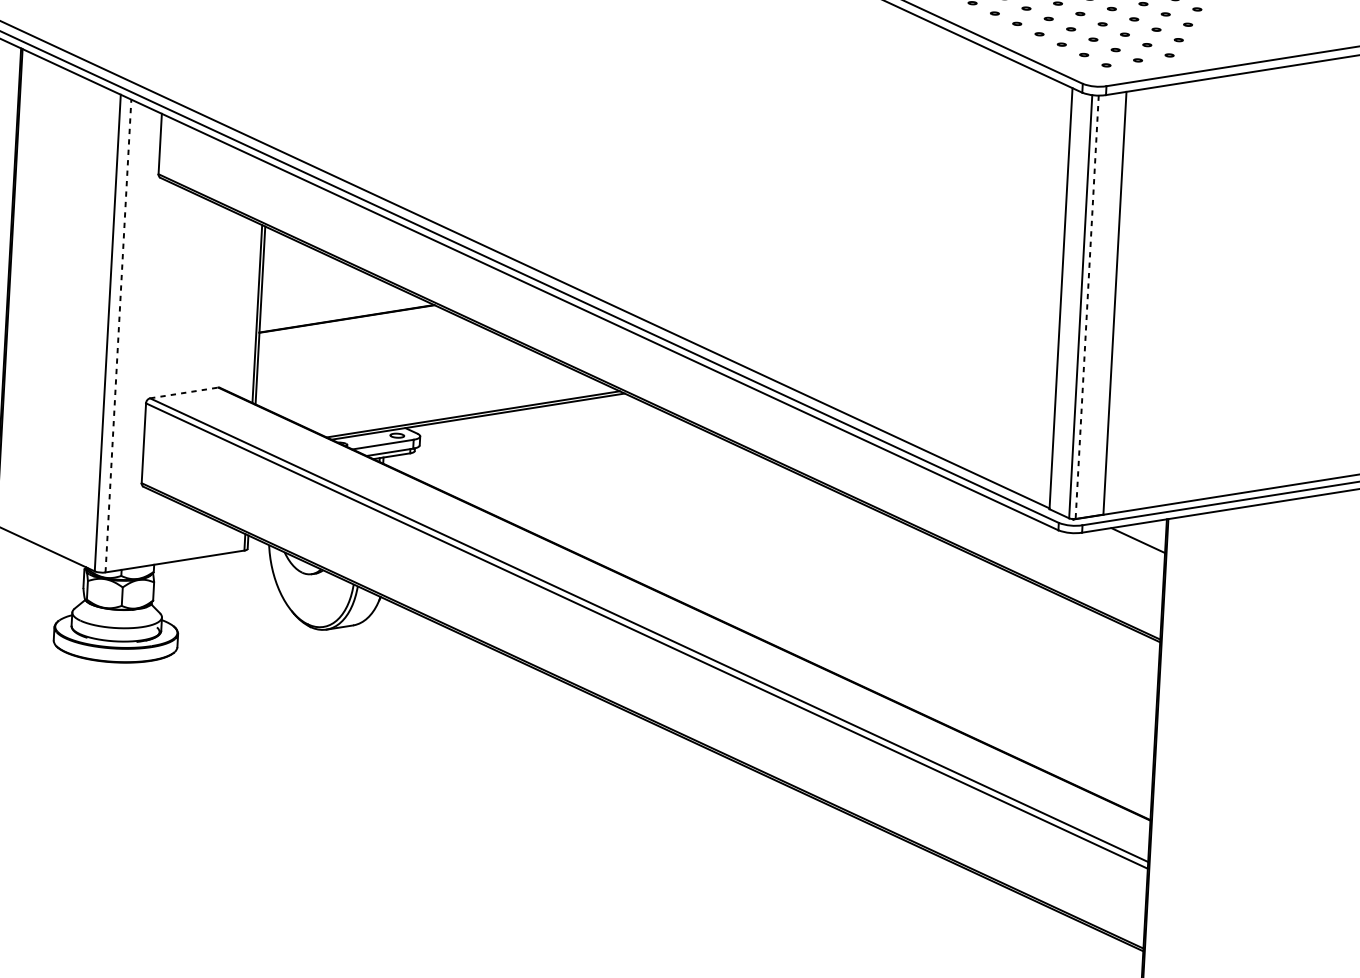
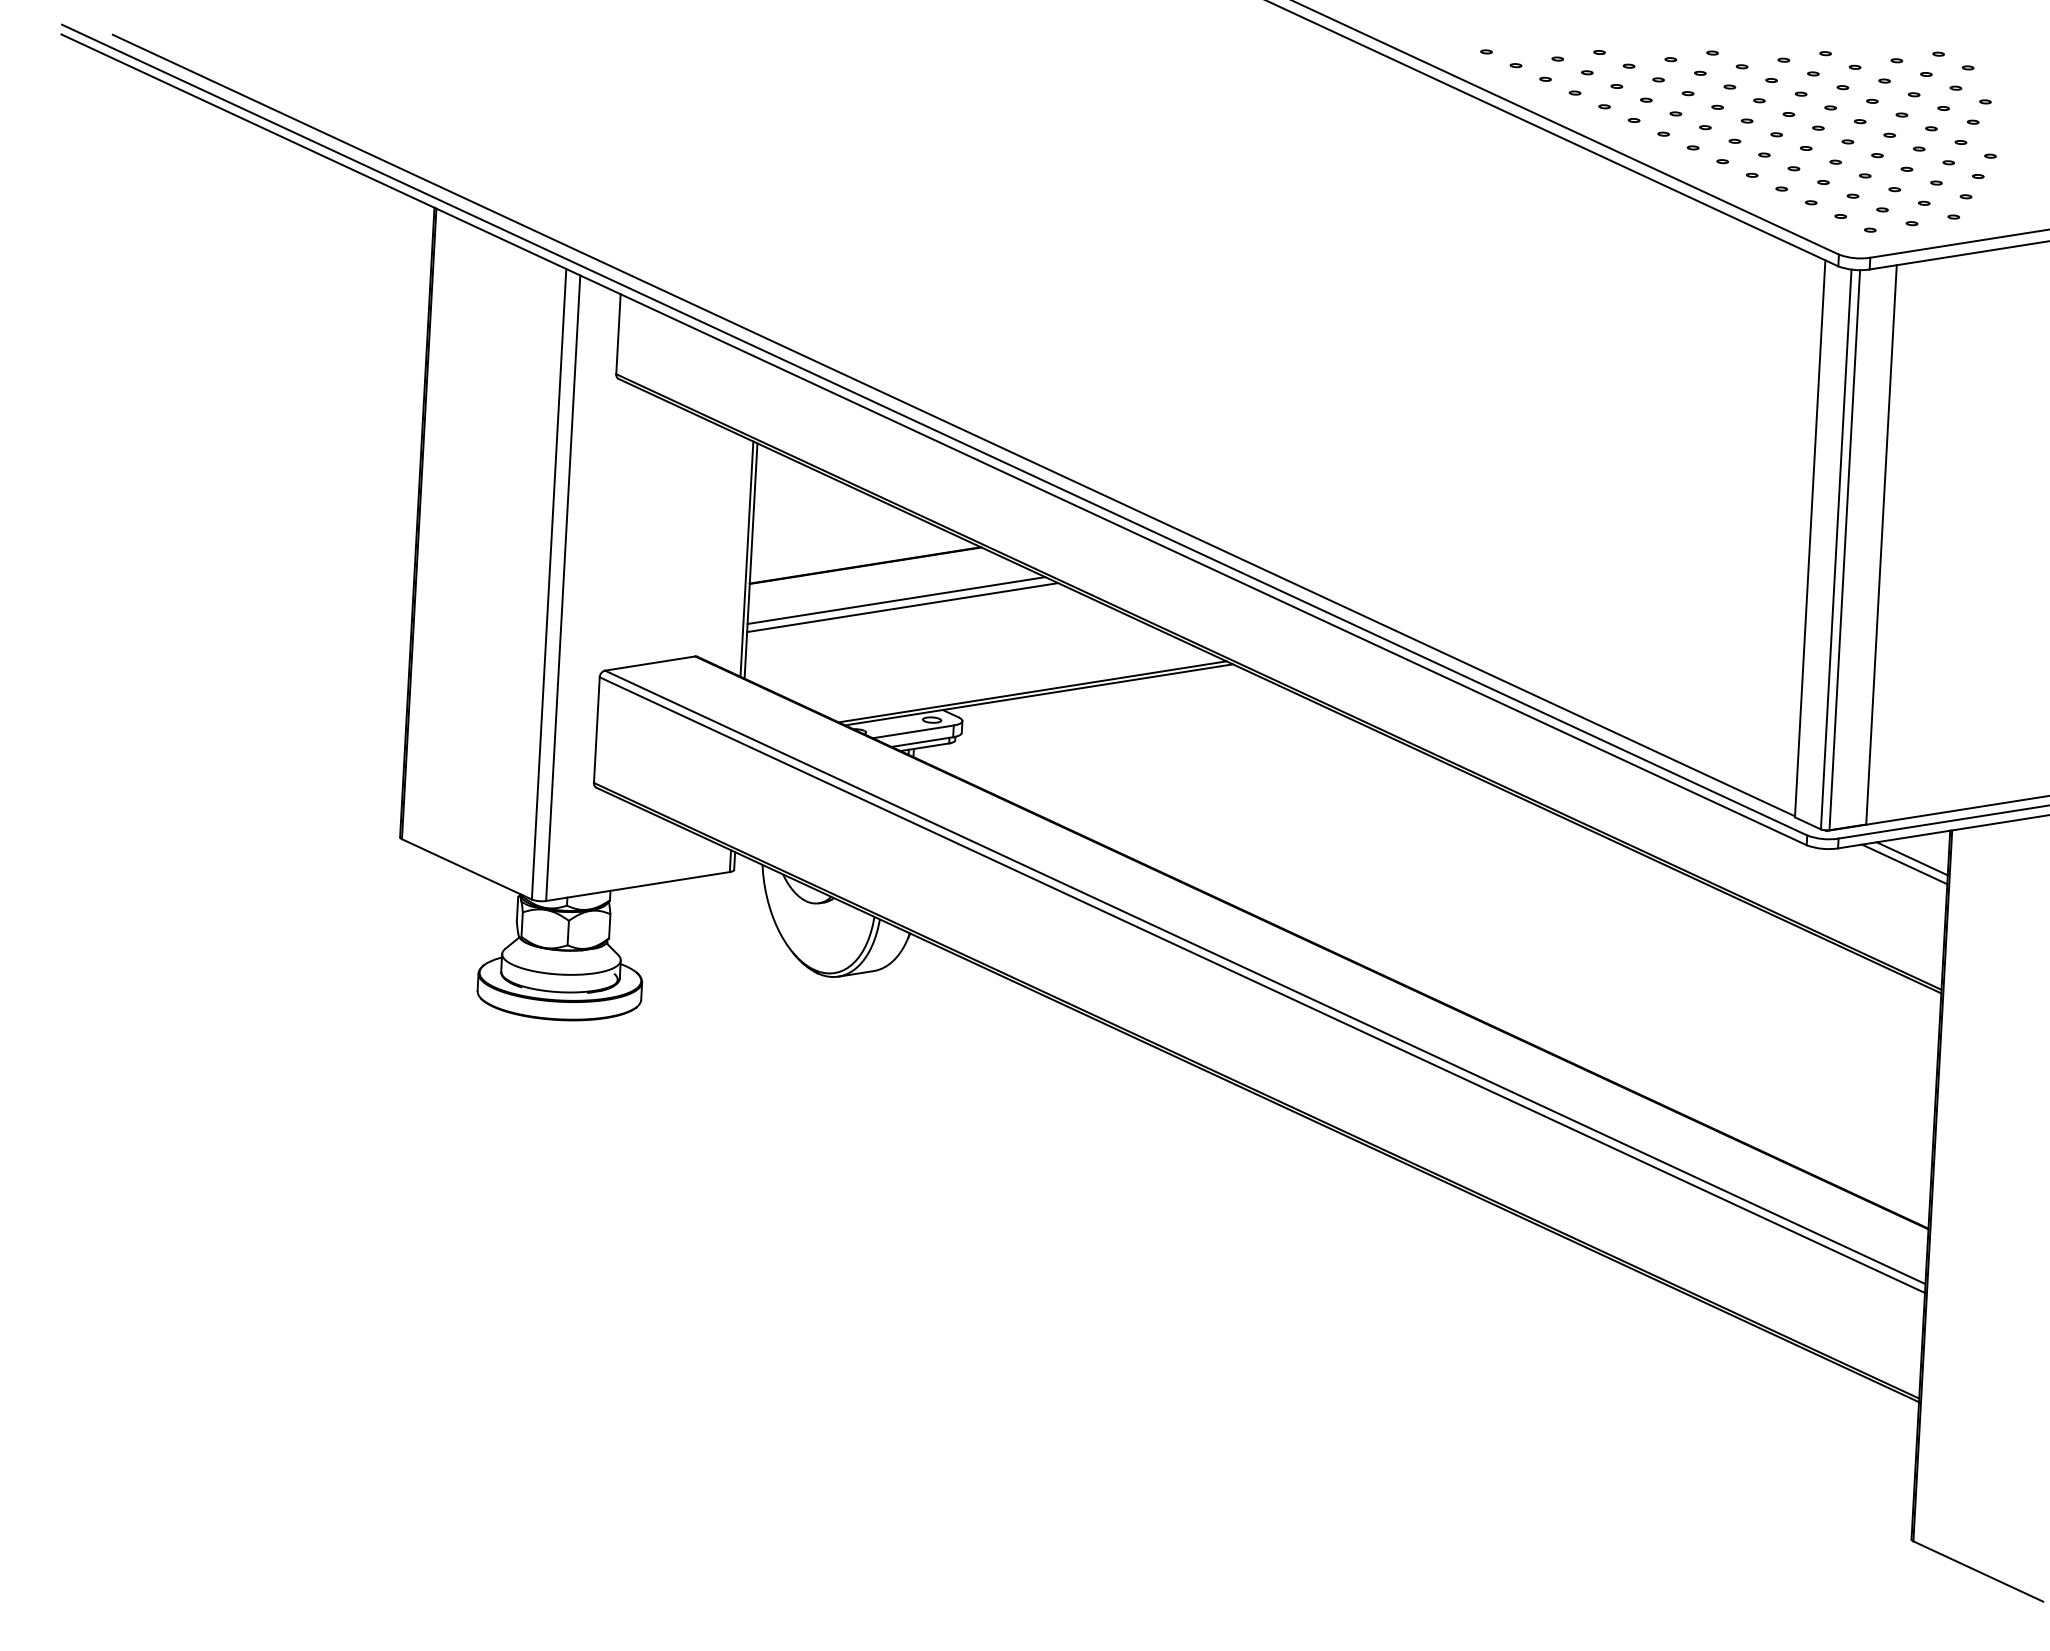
line: (1086, 307) -> (1844, 550), dashed -> solid
line: (118, 335) -> (563, 587), dashed -> solid
line: (370, 345) -> (896, 600), added
line: (374, 350) -> (902, 607), added
line: (184, 392) -> (650, 663), dashed -> solid
line: (1132, 544) -> (1904, 864), added

